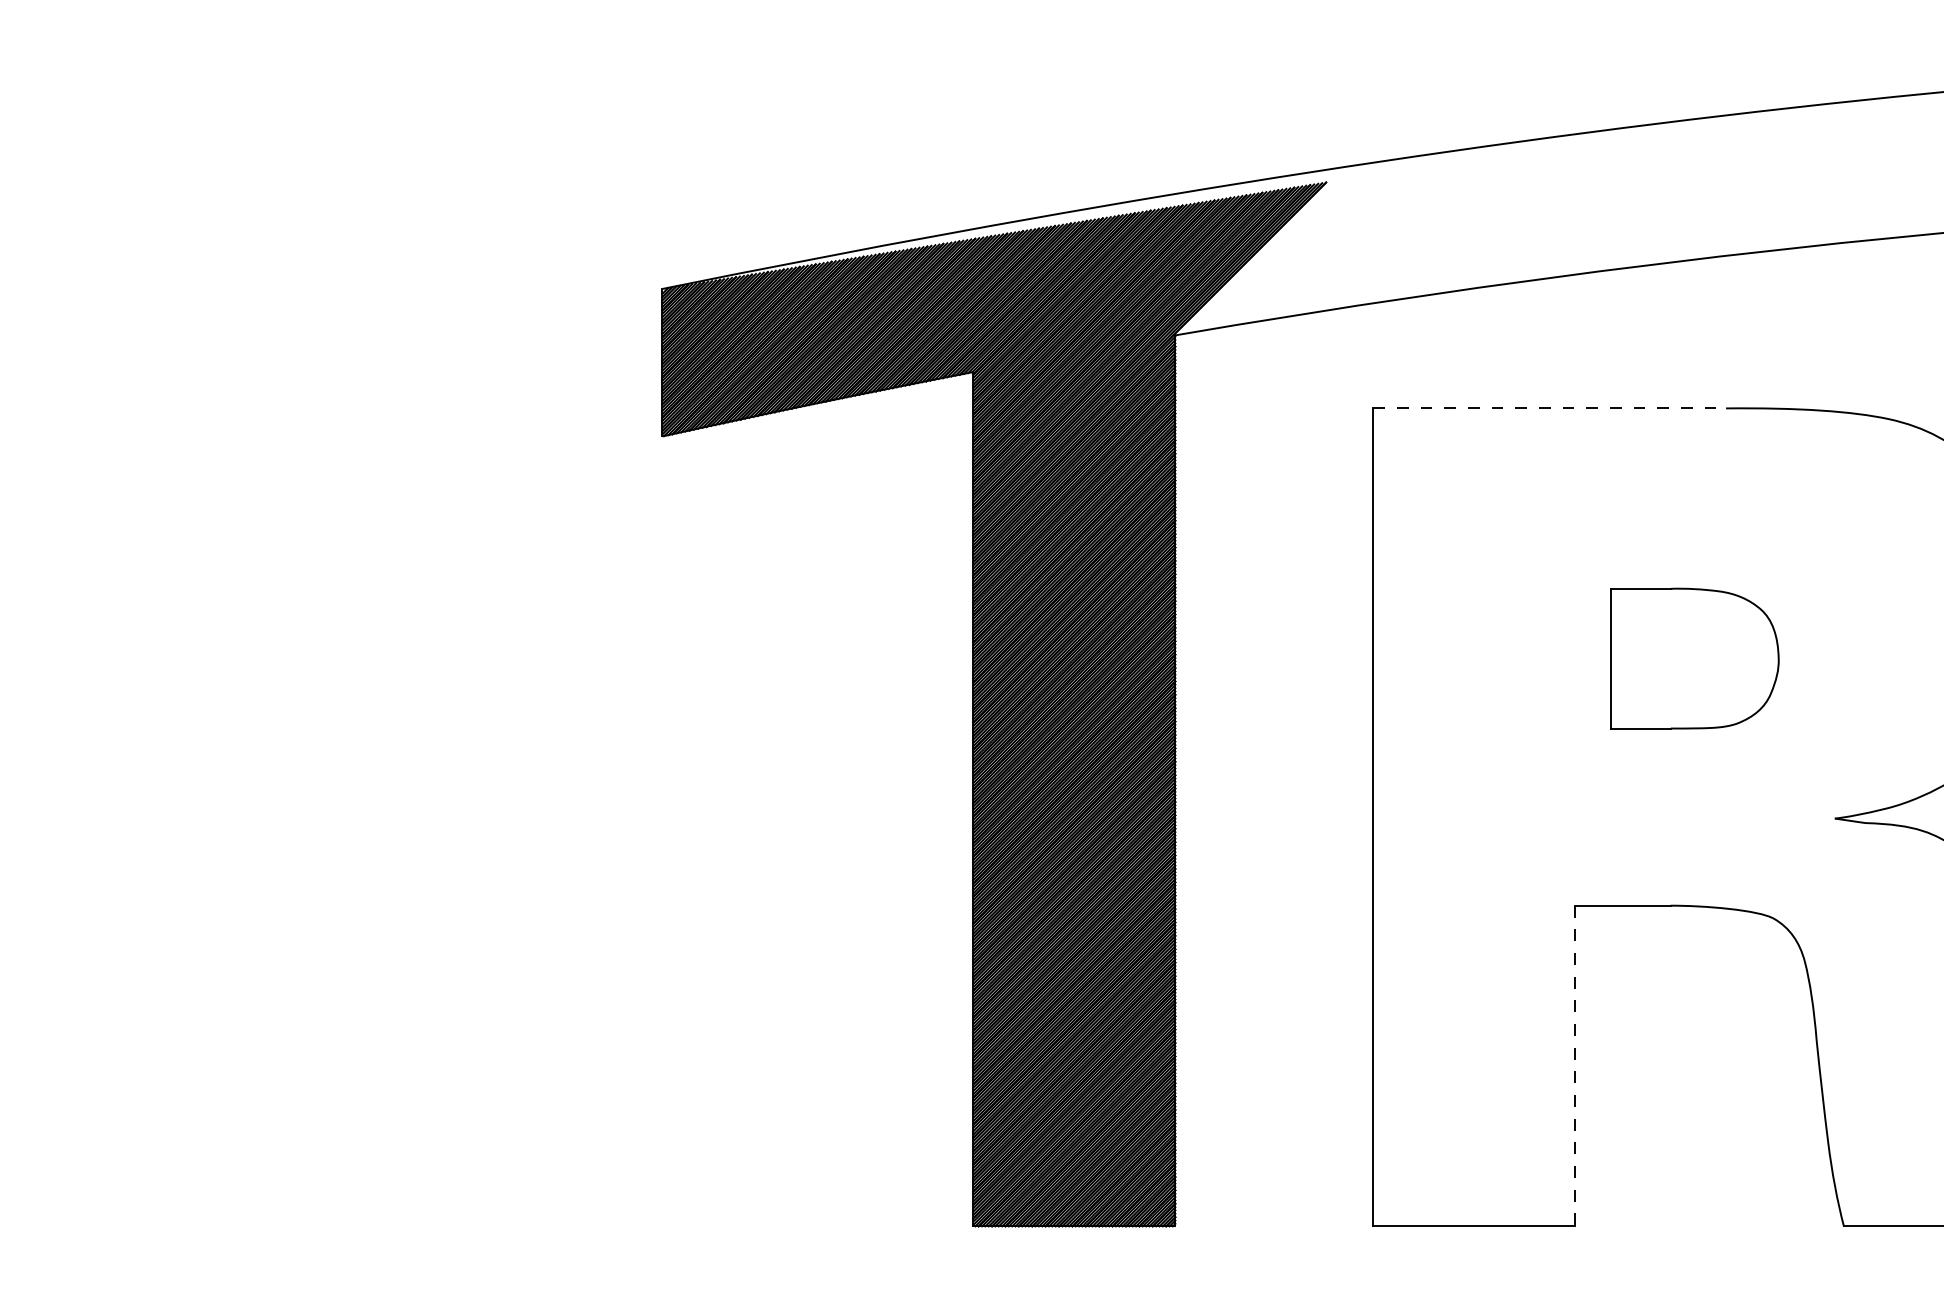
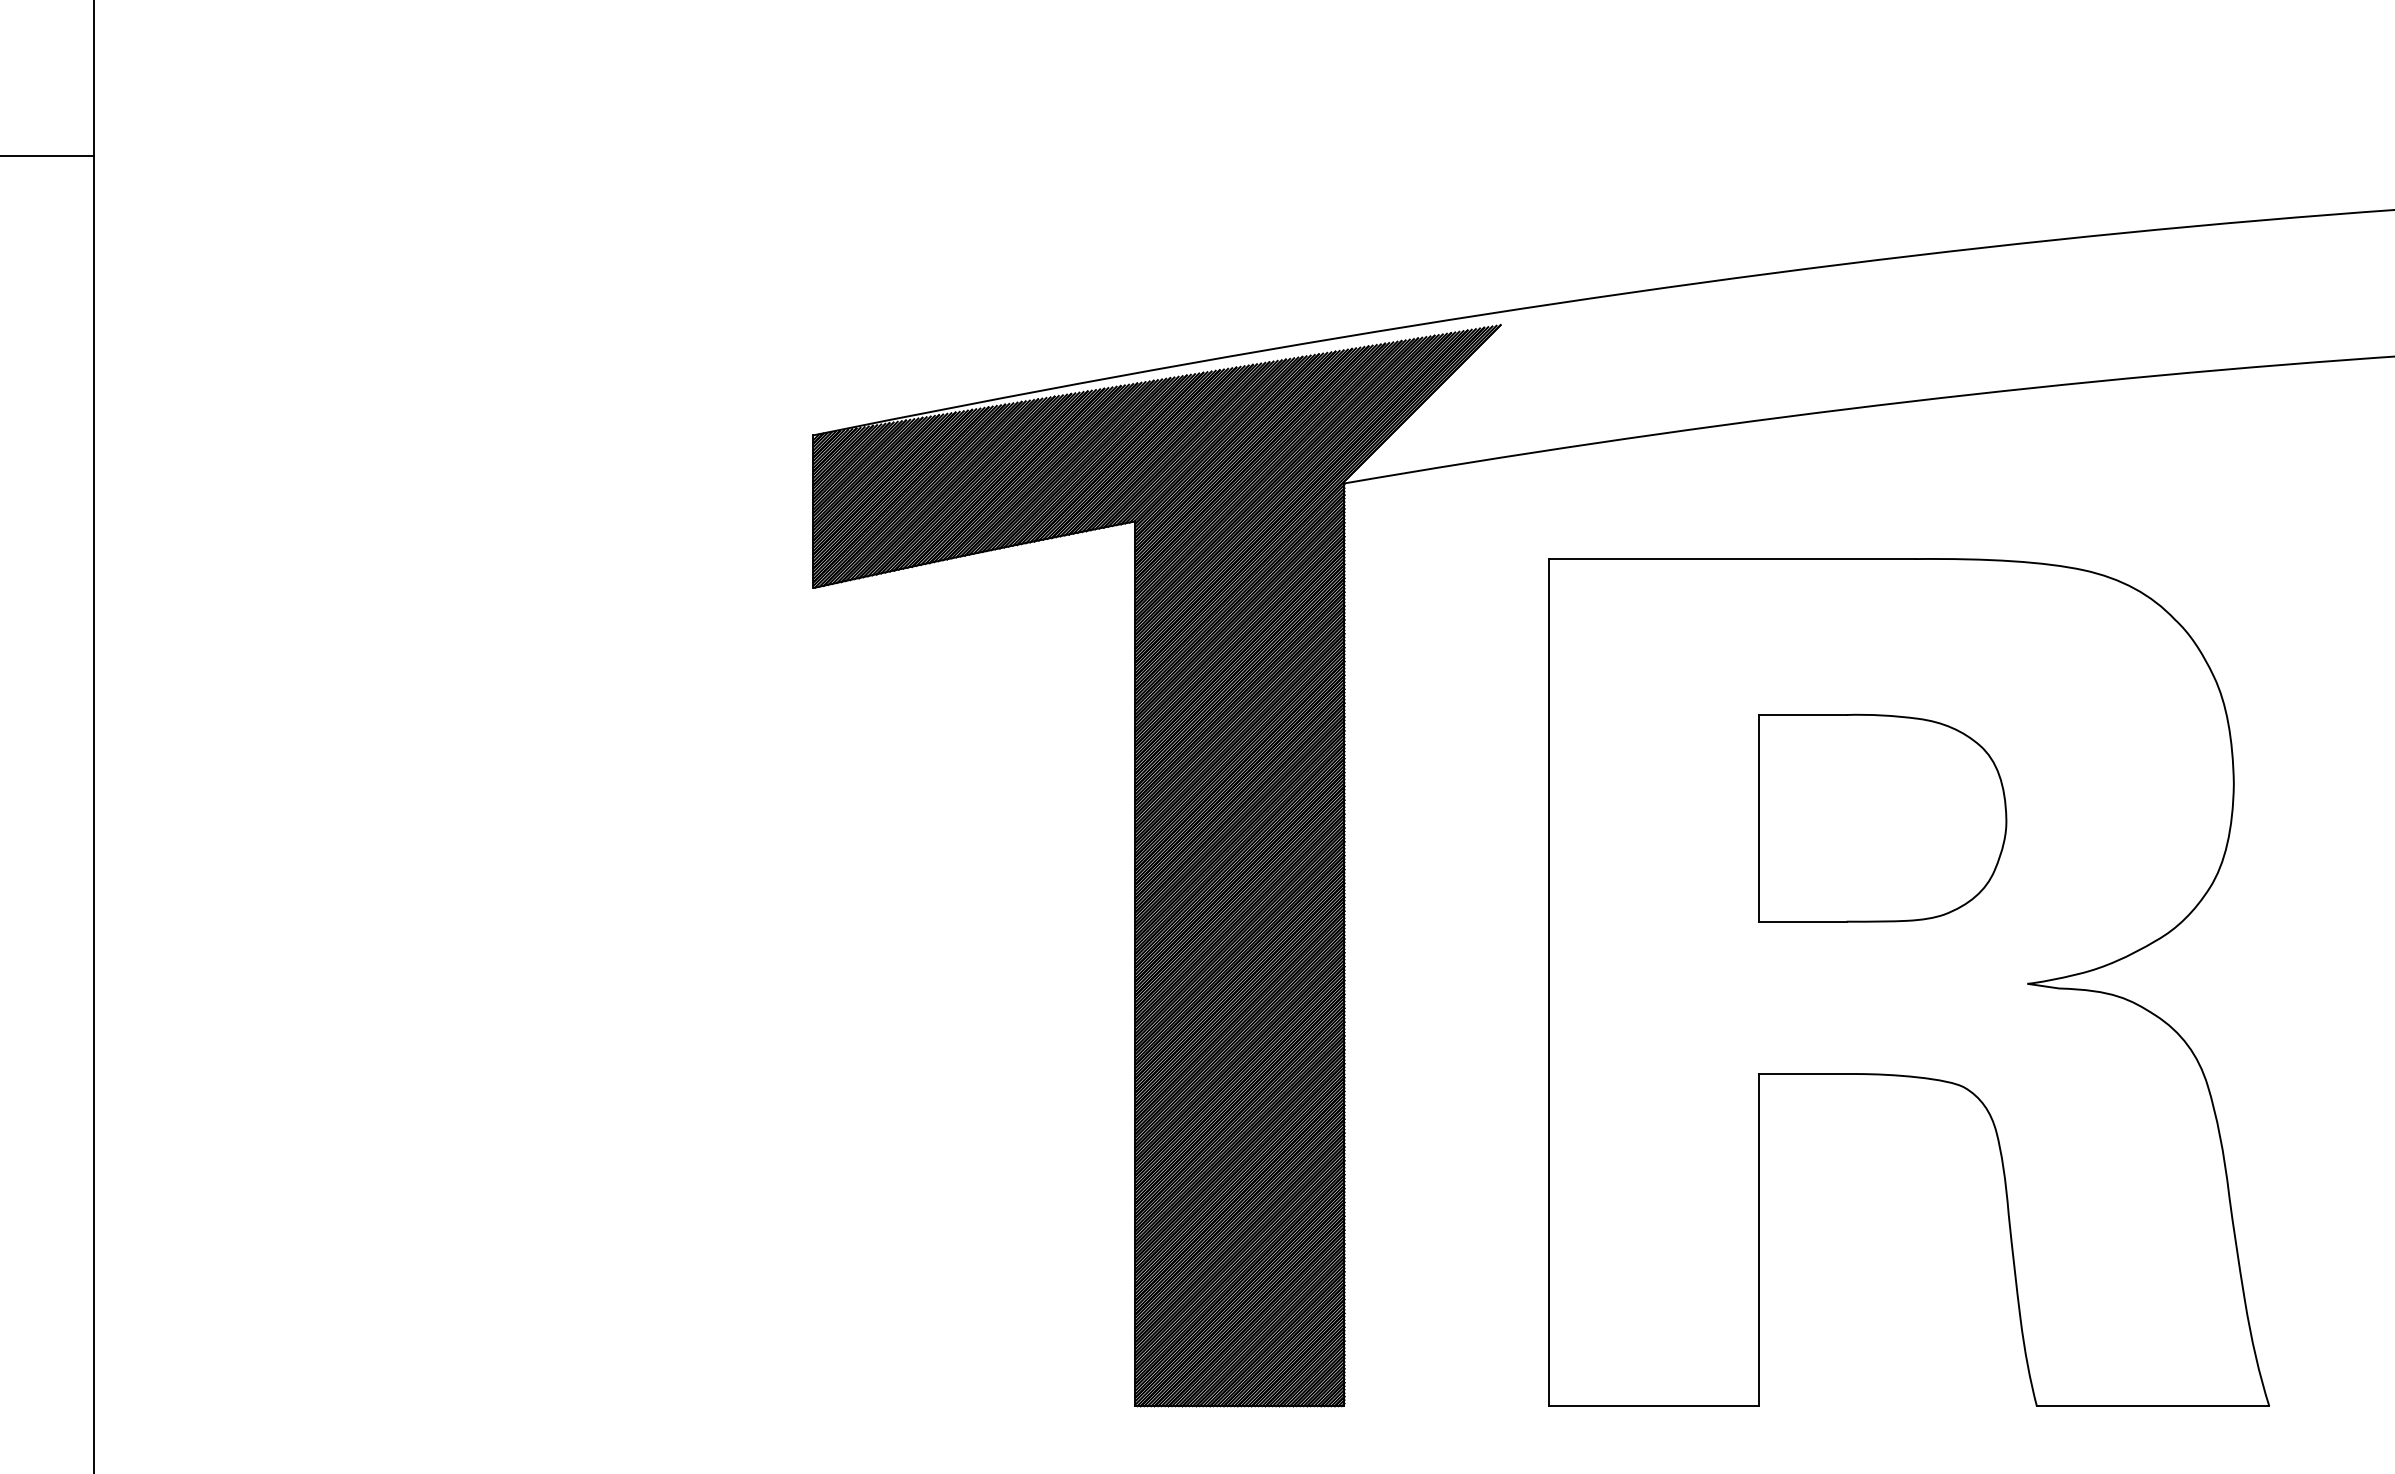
line: (1550, 408) -> (1732, 559), dashed -> solid
part: (1694, 657) -> (1882, 817), size x1.43
line: (1575, 1066) -> (1758, 1240), dashed -> solid

